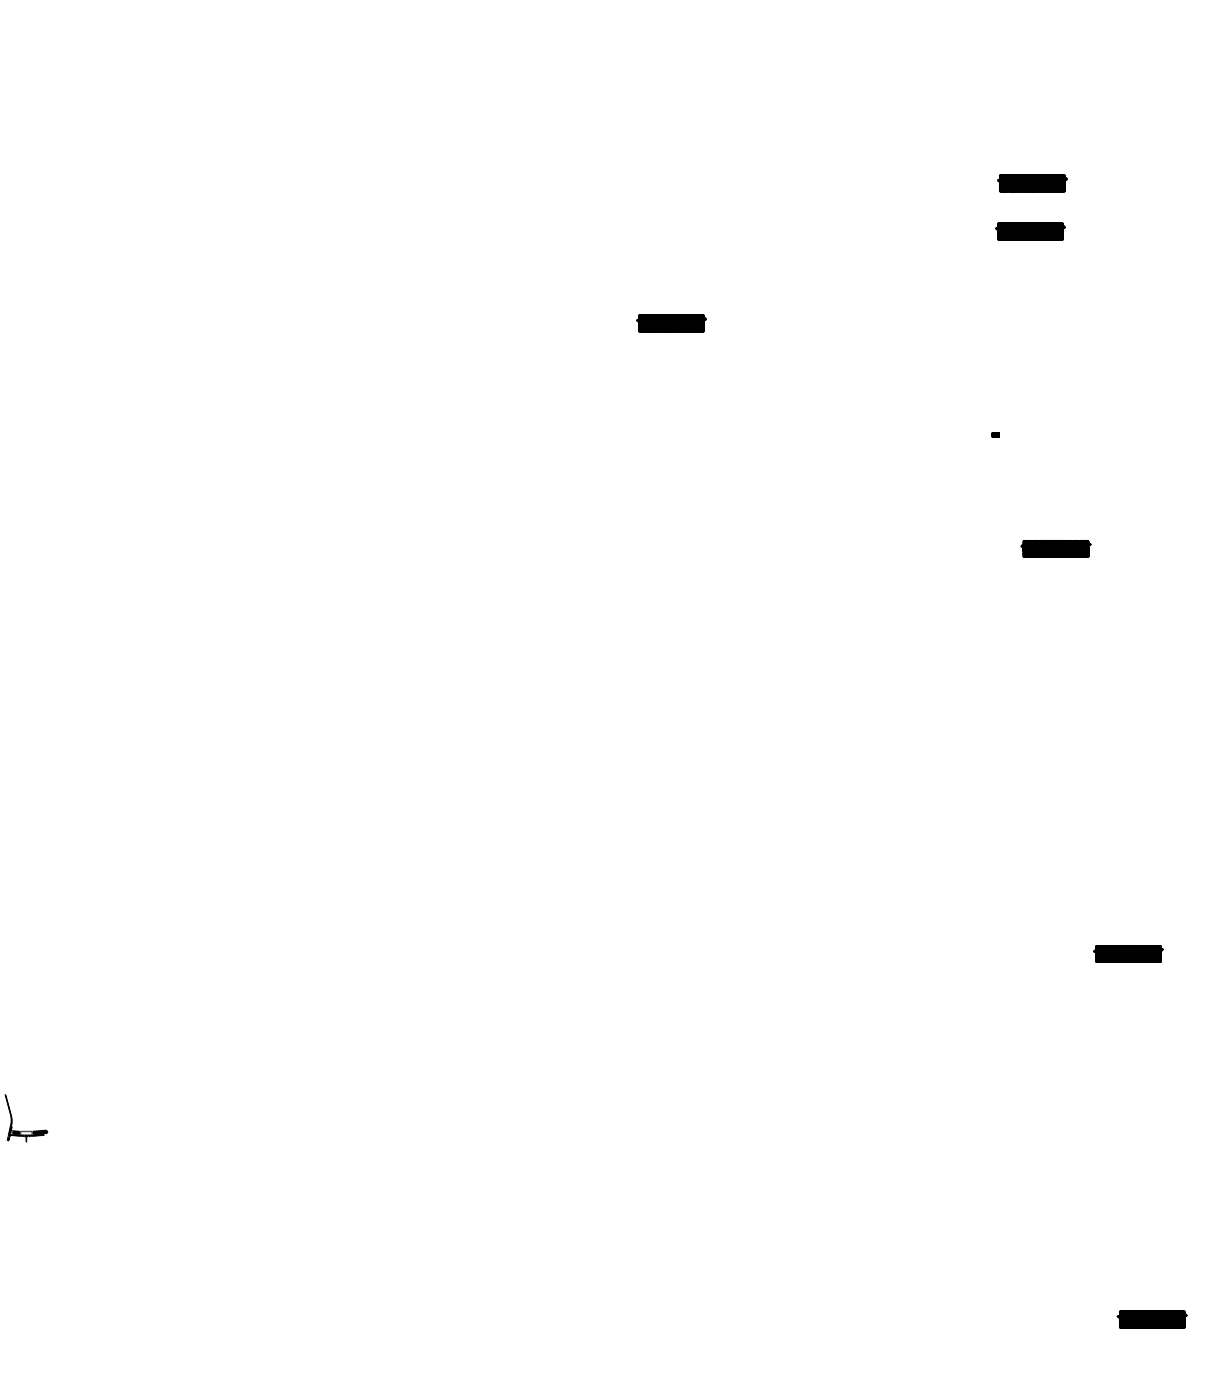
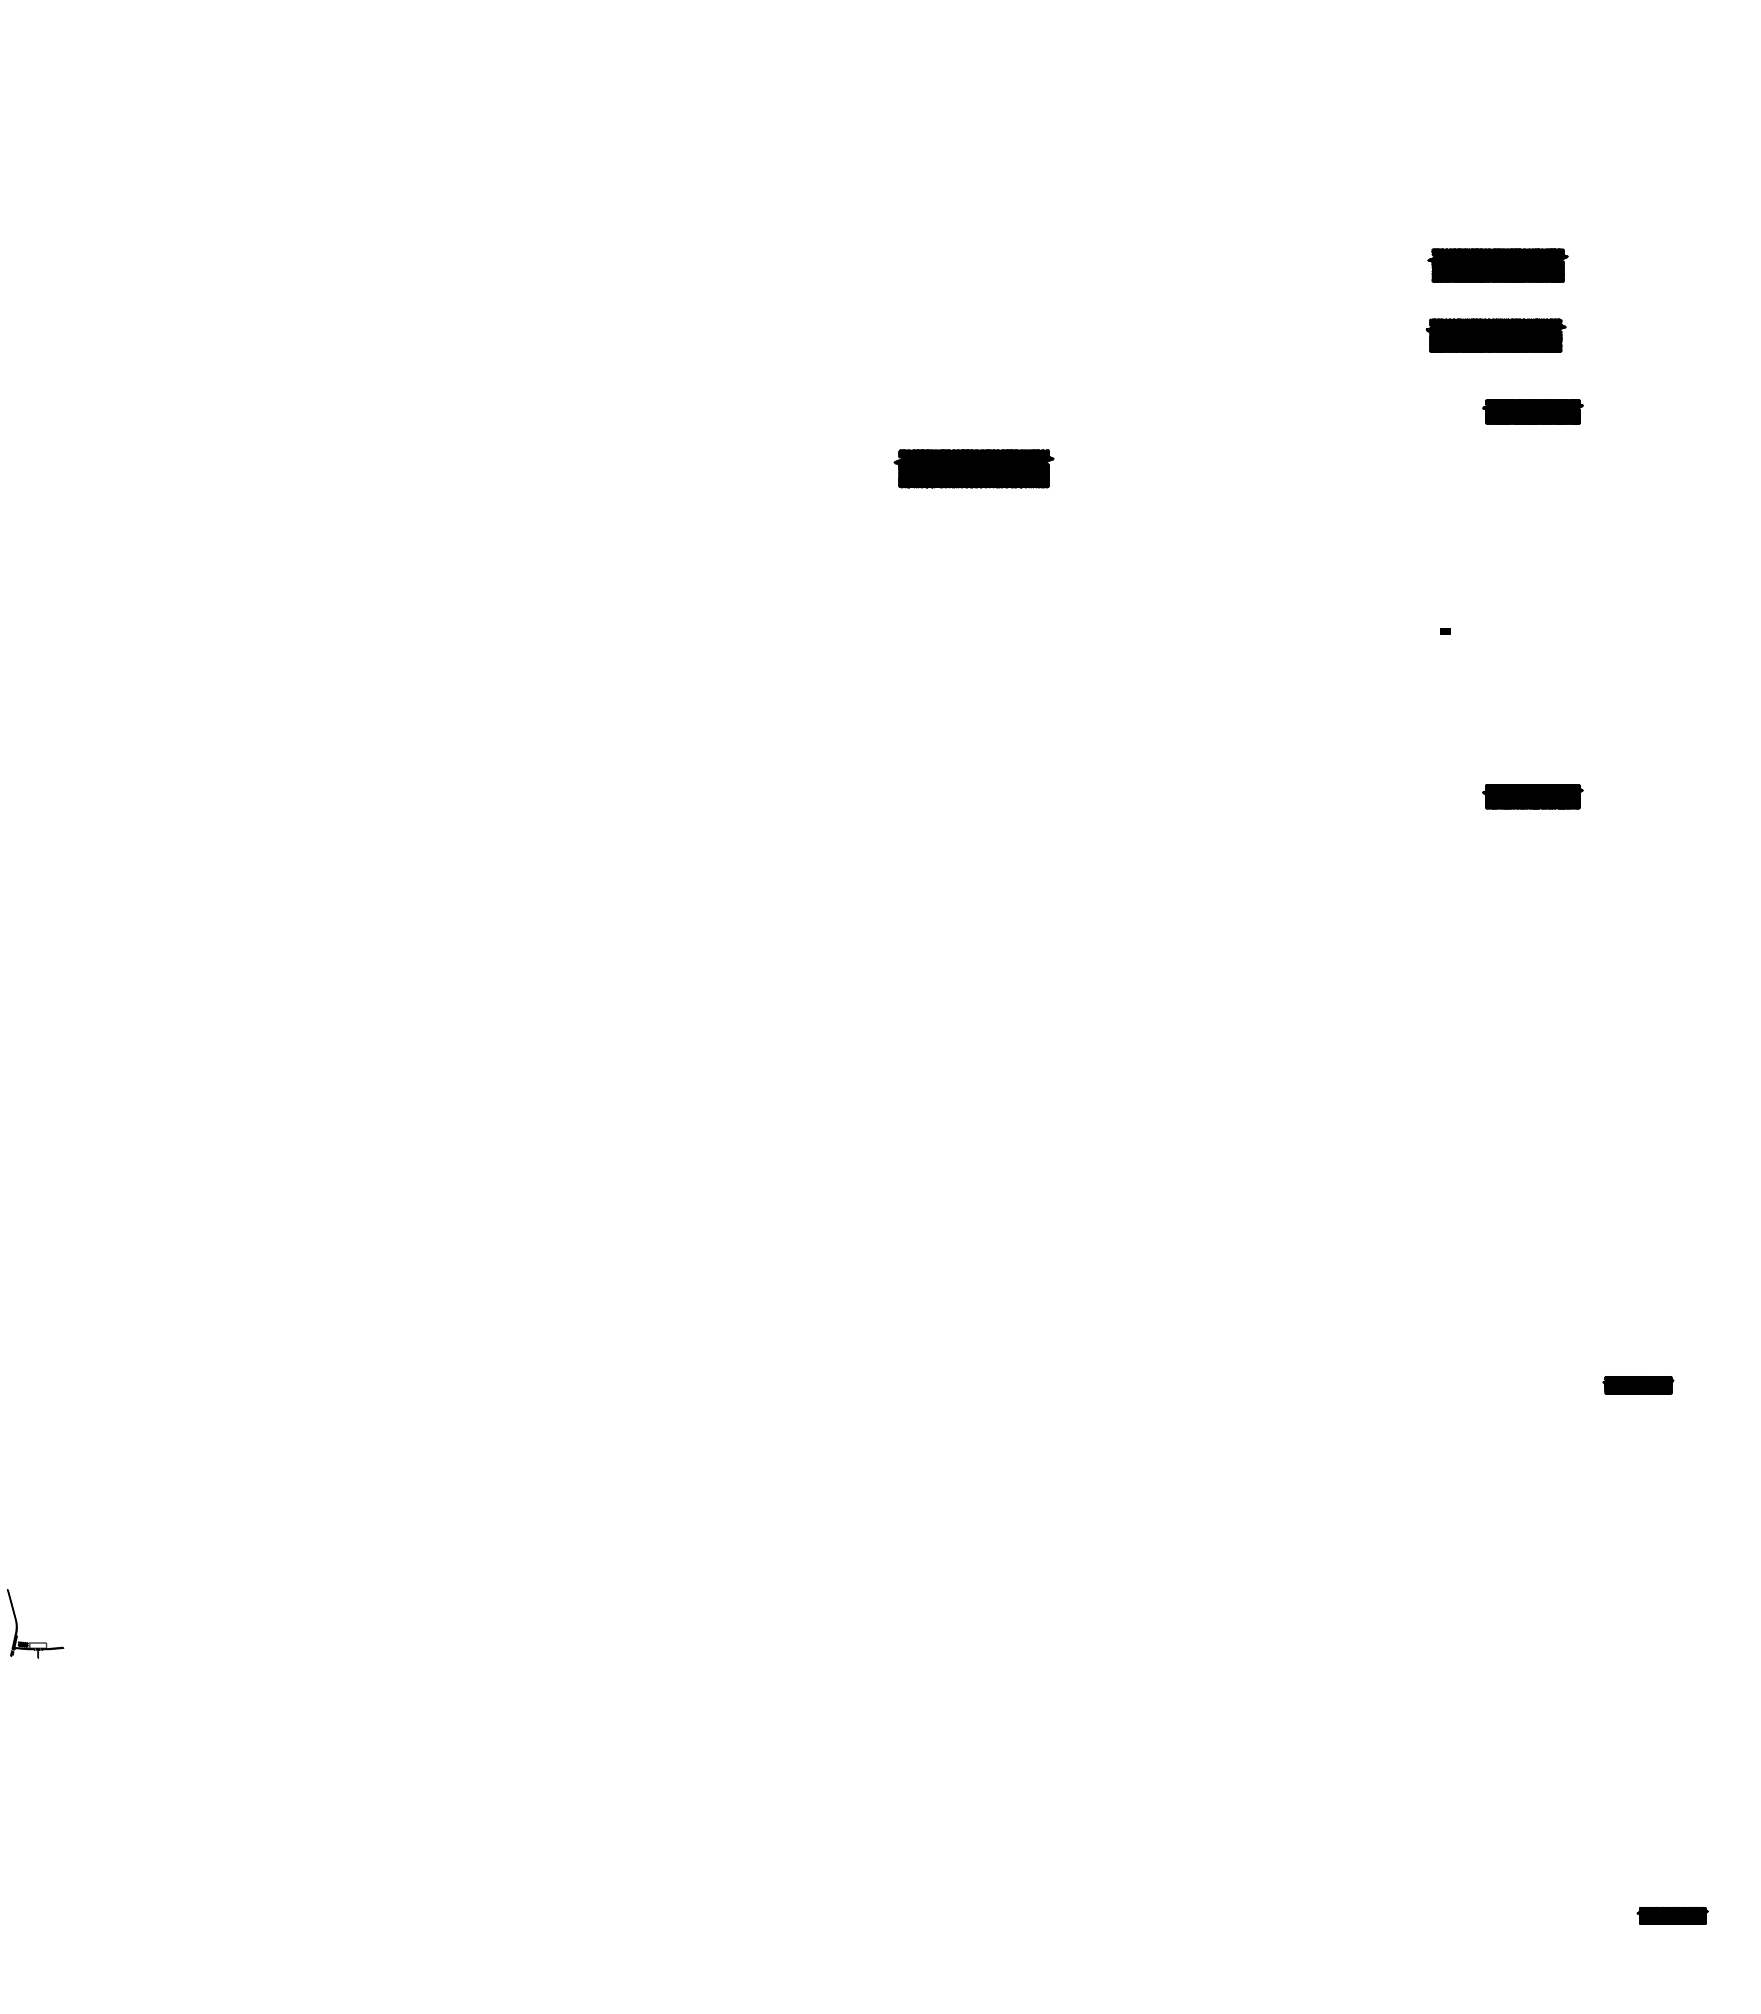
part: (1032, 183) -> (1499, 266), size x1.4
part: (1030, 231) -> (1496, 336), size x1.4
part: (1055, 283) -> (1532, 411), added
part: (671, 323) -> (974, 469), size x1.6
part: (1128, 953) -> (1638, 1384), size x0.7
hatch: (40, 1132) -> (58, 1644), removed
part: (1151, 1319) -> (1671, 1915), size x0.7

